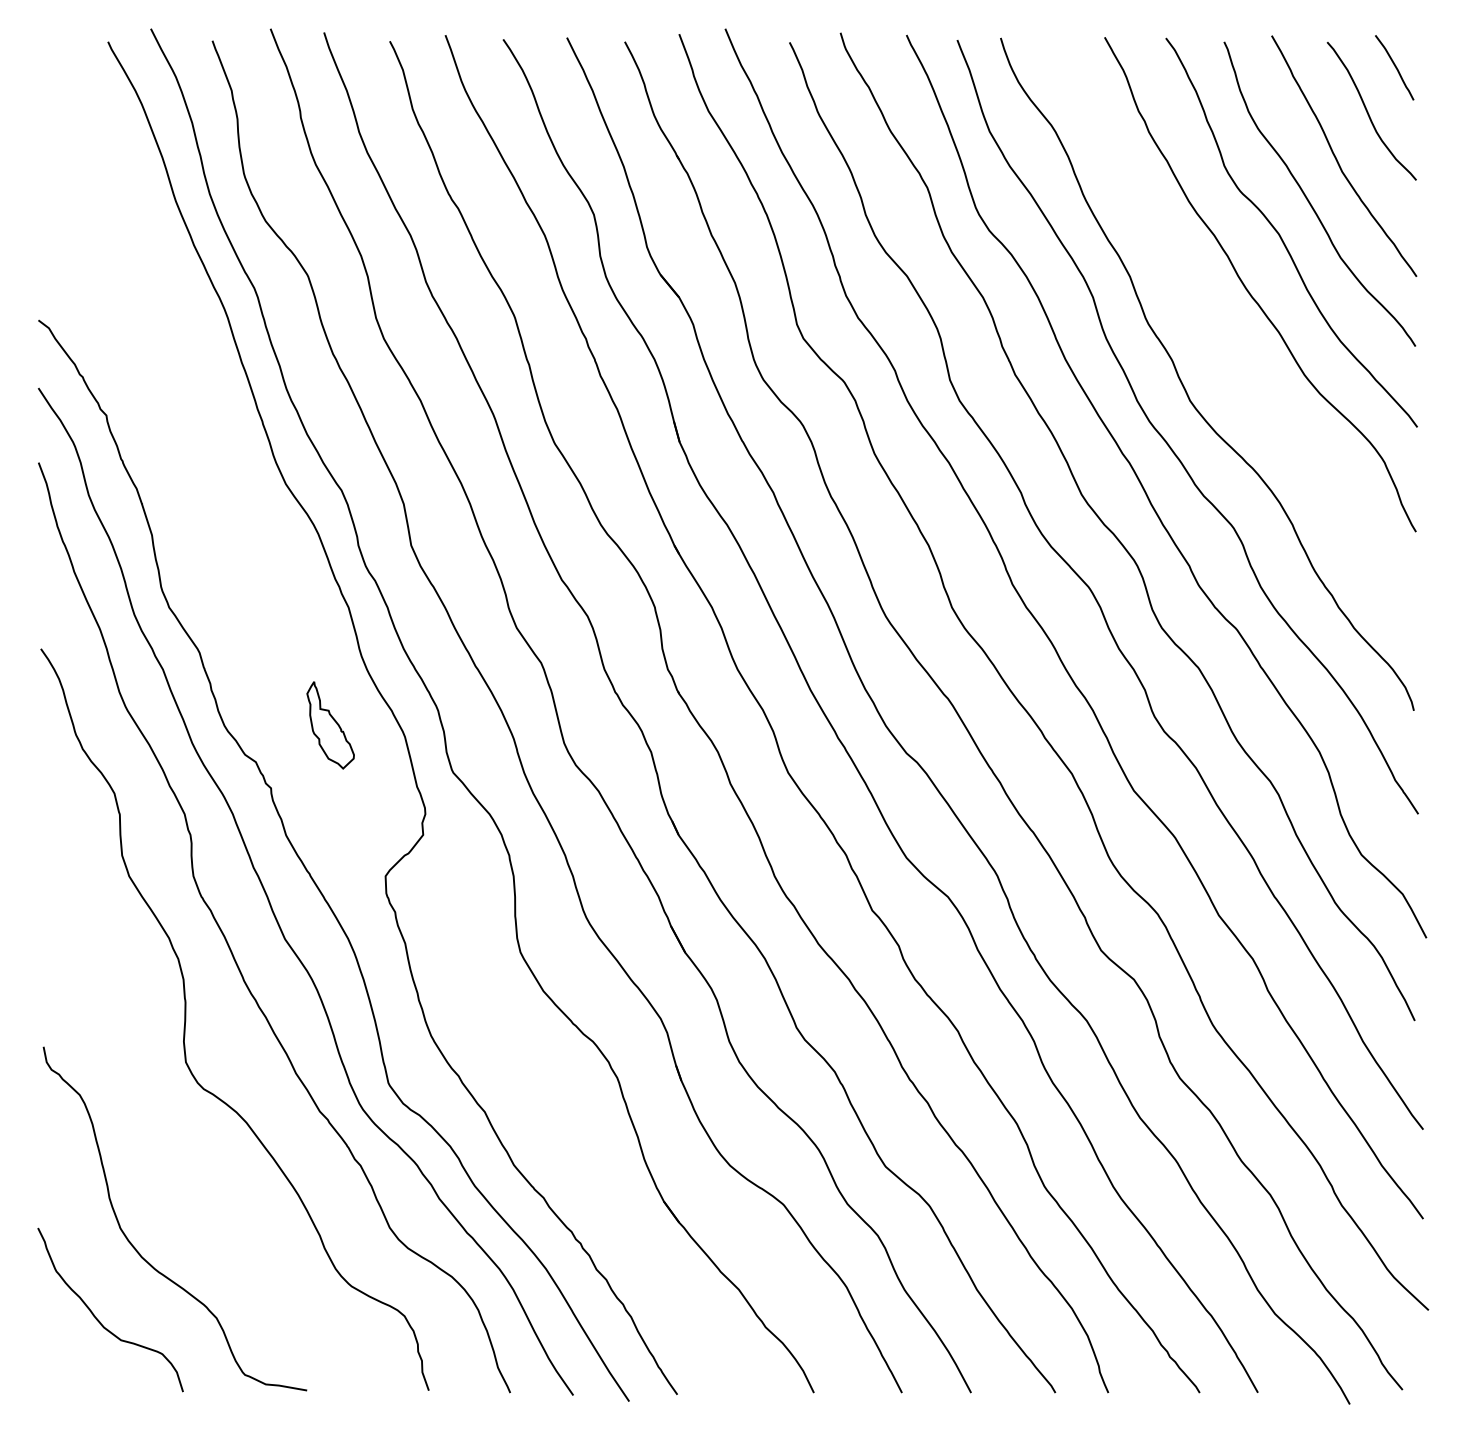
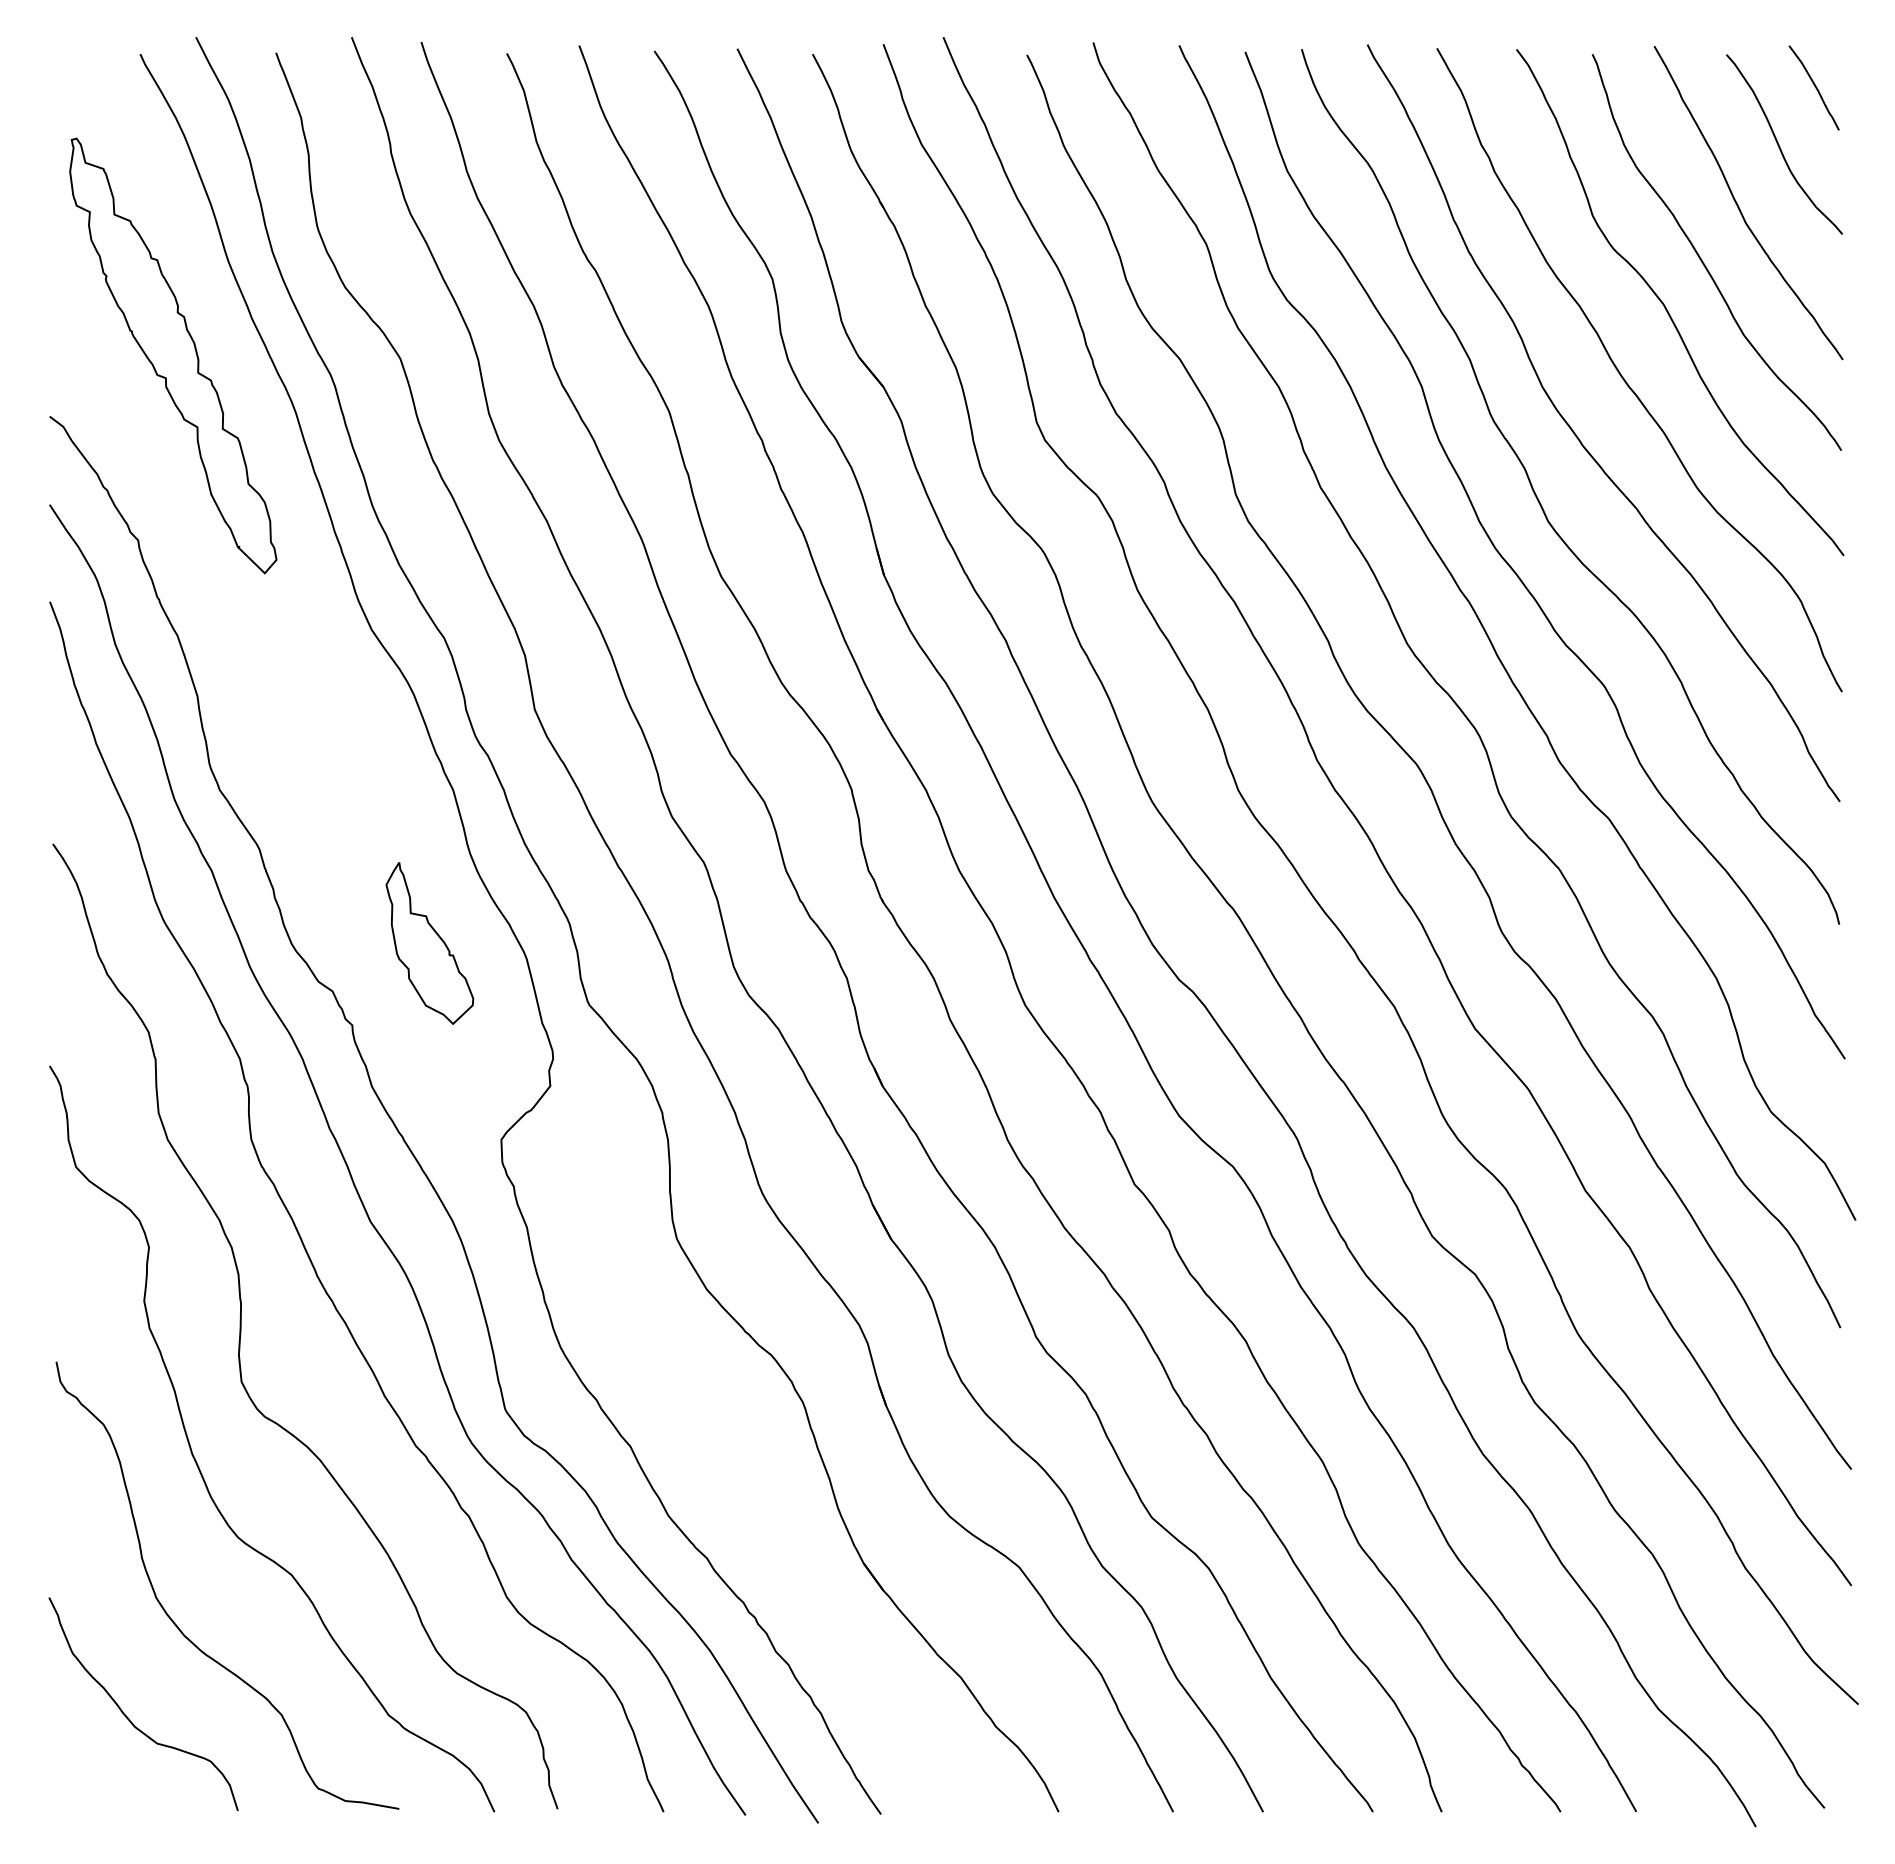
part: (133, 273) -> (173, 355), added
curve: (1214, 337) -> (1579, 438), added
part: (330, 725) -> (429, 943), size x1.43
curve: (155, 1131) -> (201, 1471), added

